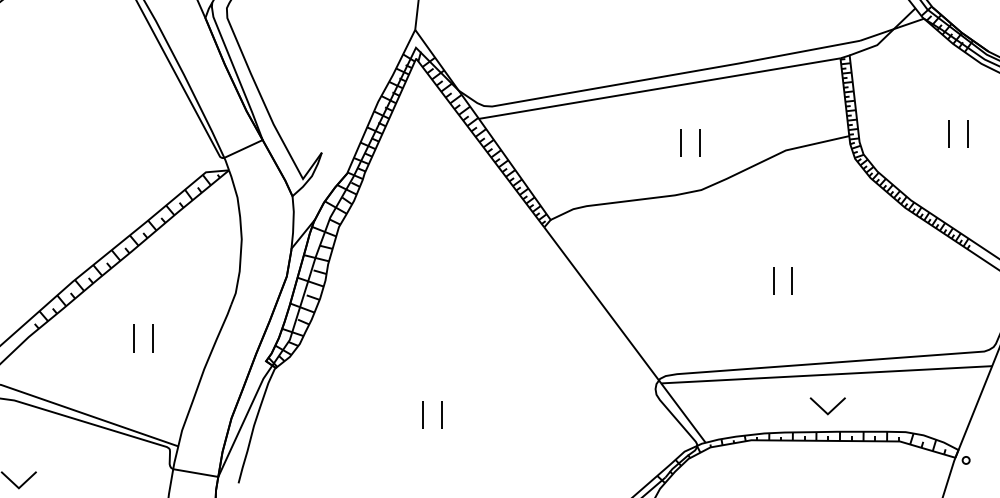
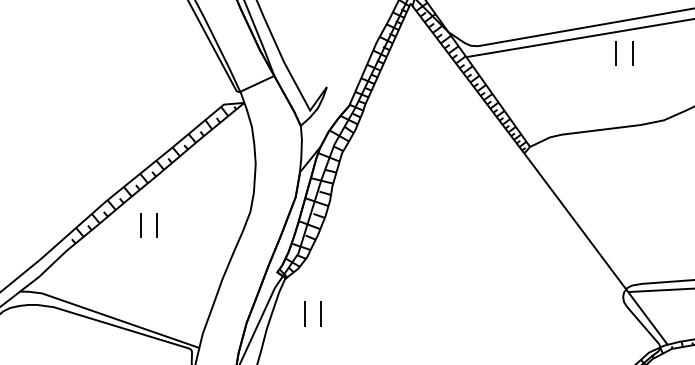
part: (681, 142) -> (616, 52), moved
part: (134, 338) -> (140, 225), moved
part: (423, 414) -> (305, 313), moved

